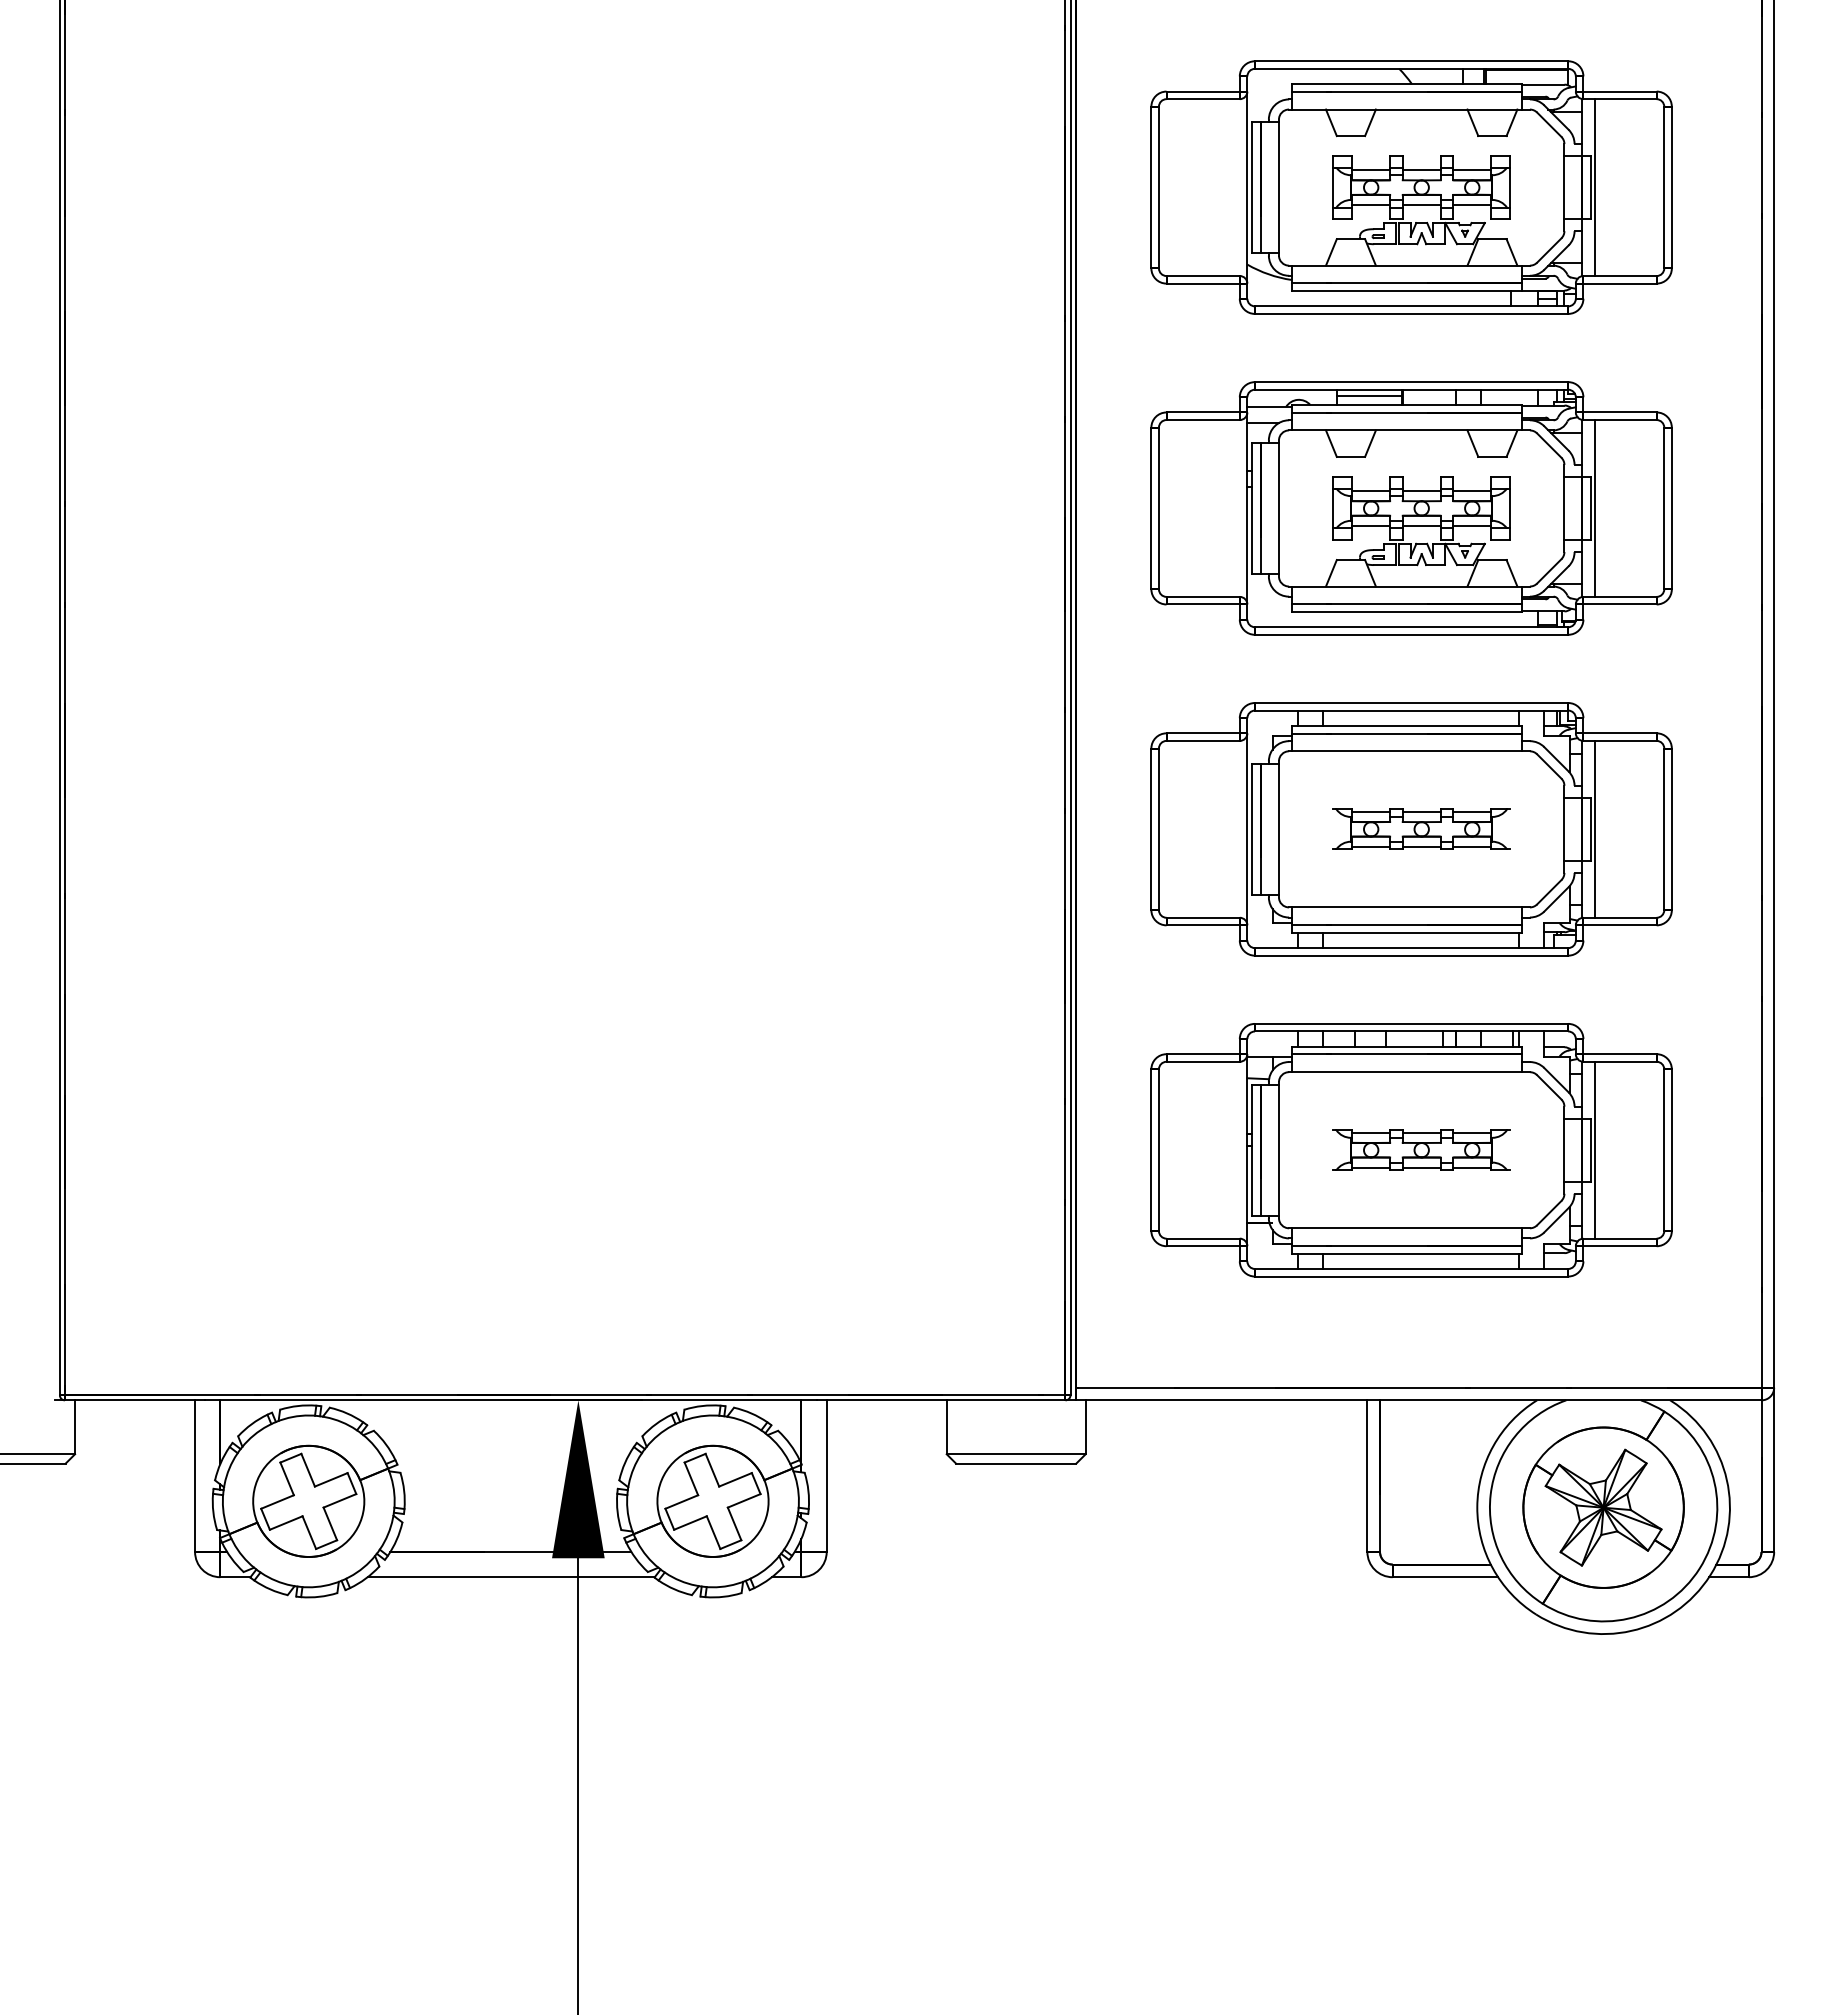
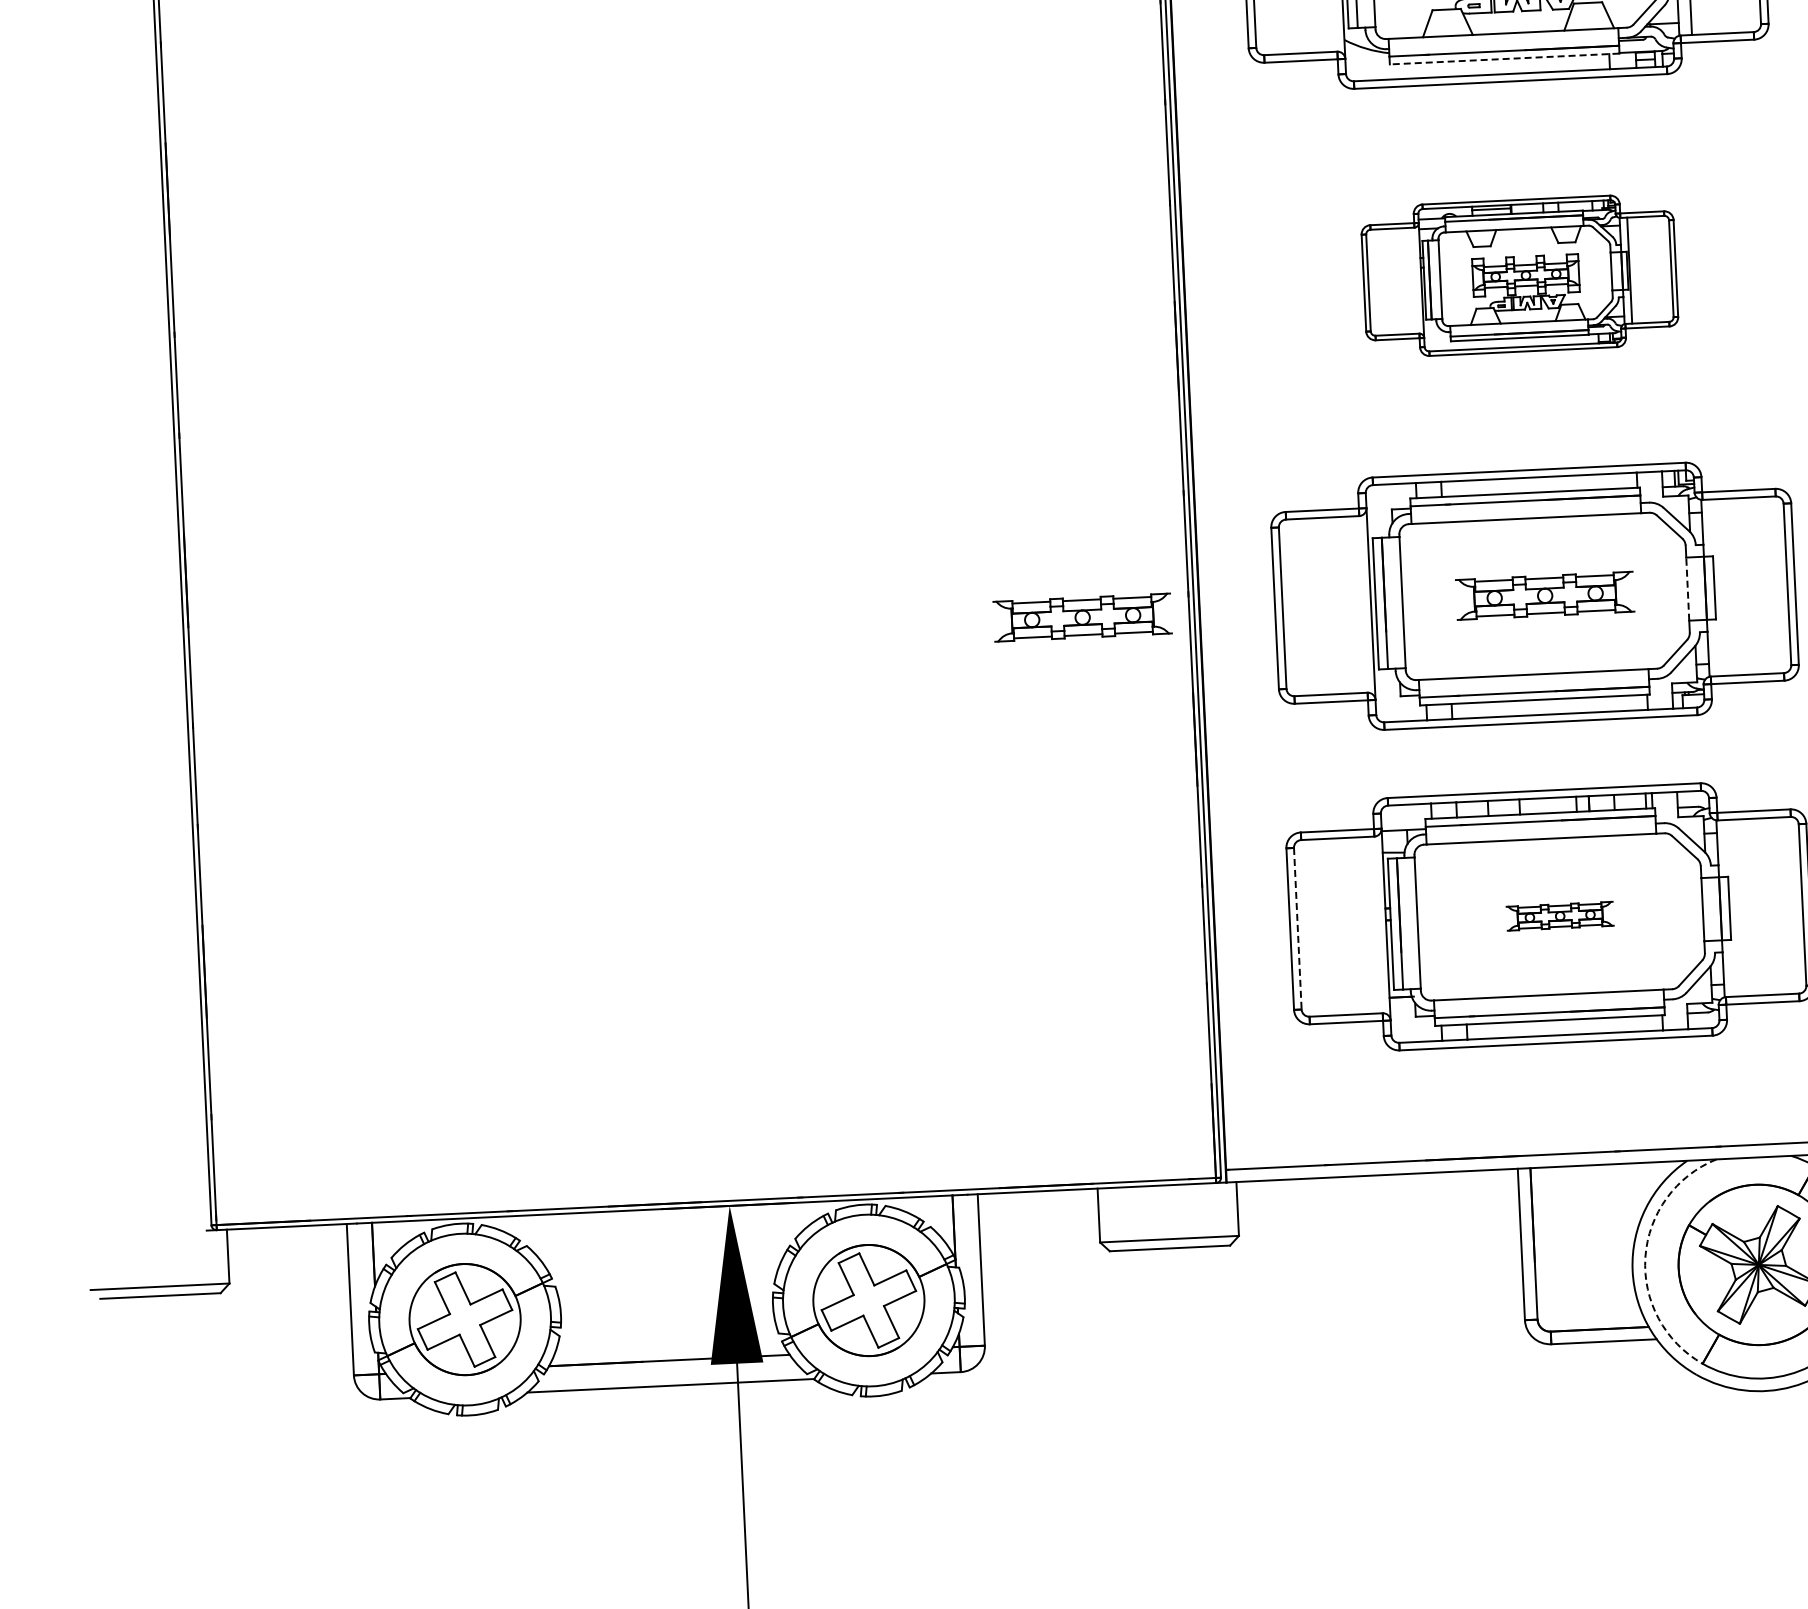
line: (1406, 291) -> (1504, 59), solid -> dashed
part: (1411, 508) -> (1519, 275), size x0.6
part: (958, 828) -> (1082, 616), added
line: (1594, 828) -> (1717, 586), removed
line: (1564, 829) -> (1687, 589), solid -> dashed
part: (1421, 1149) -> (1560, 915), size x0.6
line: (1594, 1149) -> (1732, 907), removed
line: (1158, 1150) -> (1297, 929), solid -> dashed
arc: (1490, 1494) -> (1645, 1257), solid -> dashed

